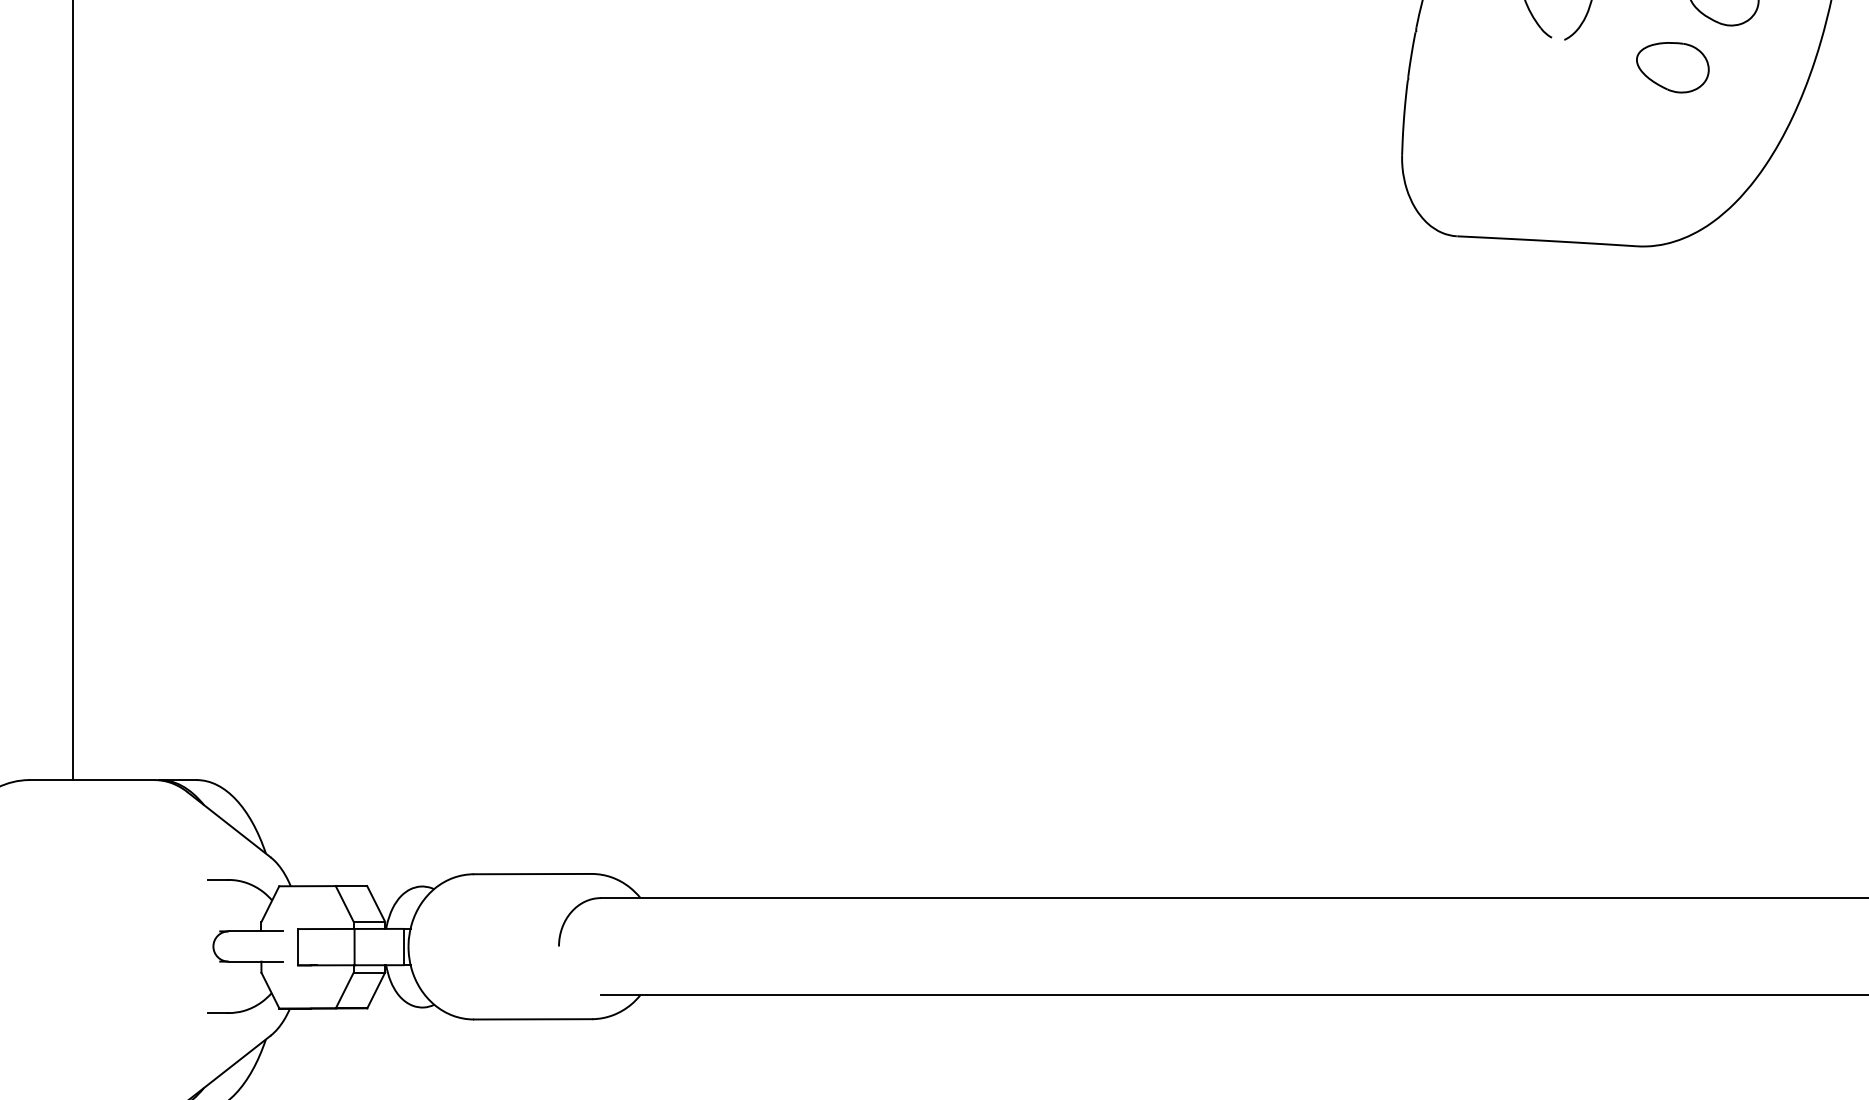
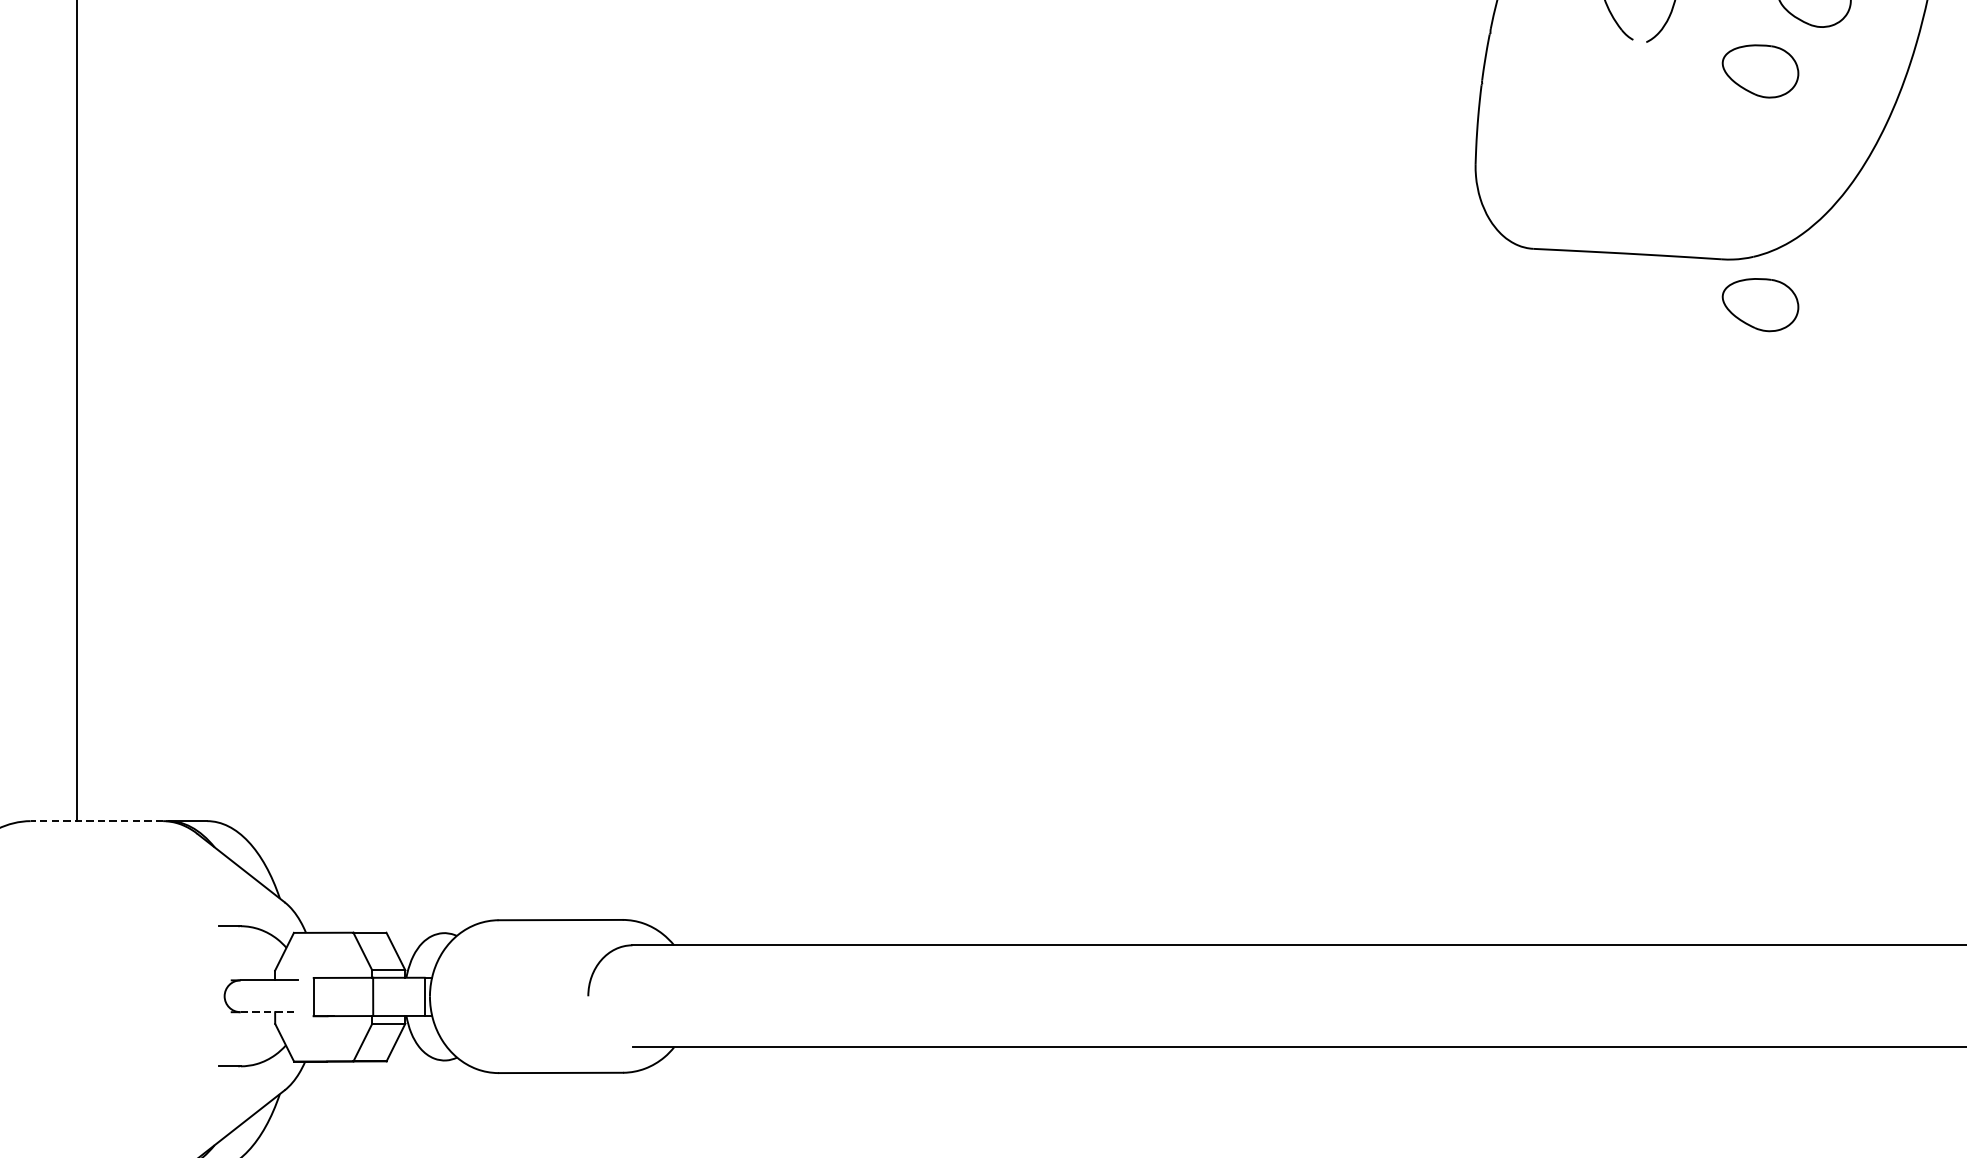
part: (1672, 289) -> (1760, 304), added
line: (92, 780) -> (97, 821), solid -> dashed
line: (256, 961) -> (269, 1012), solid -> dashed

